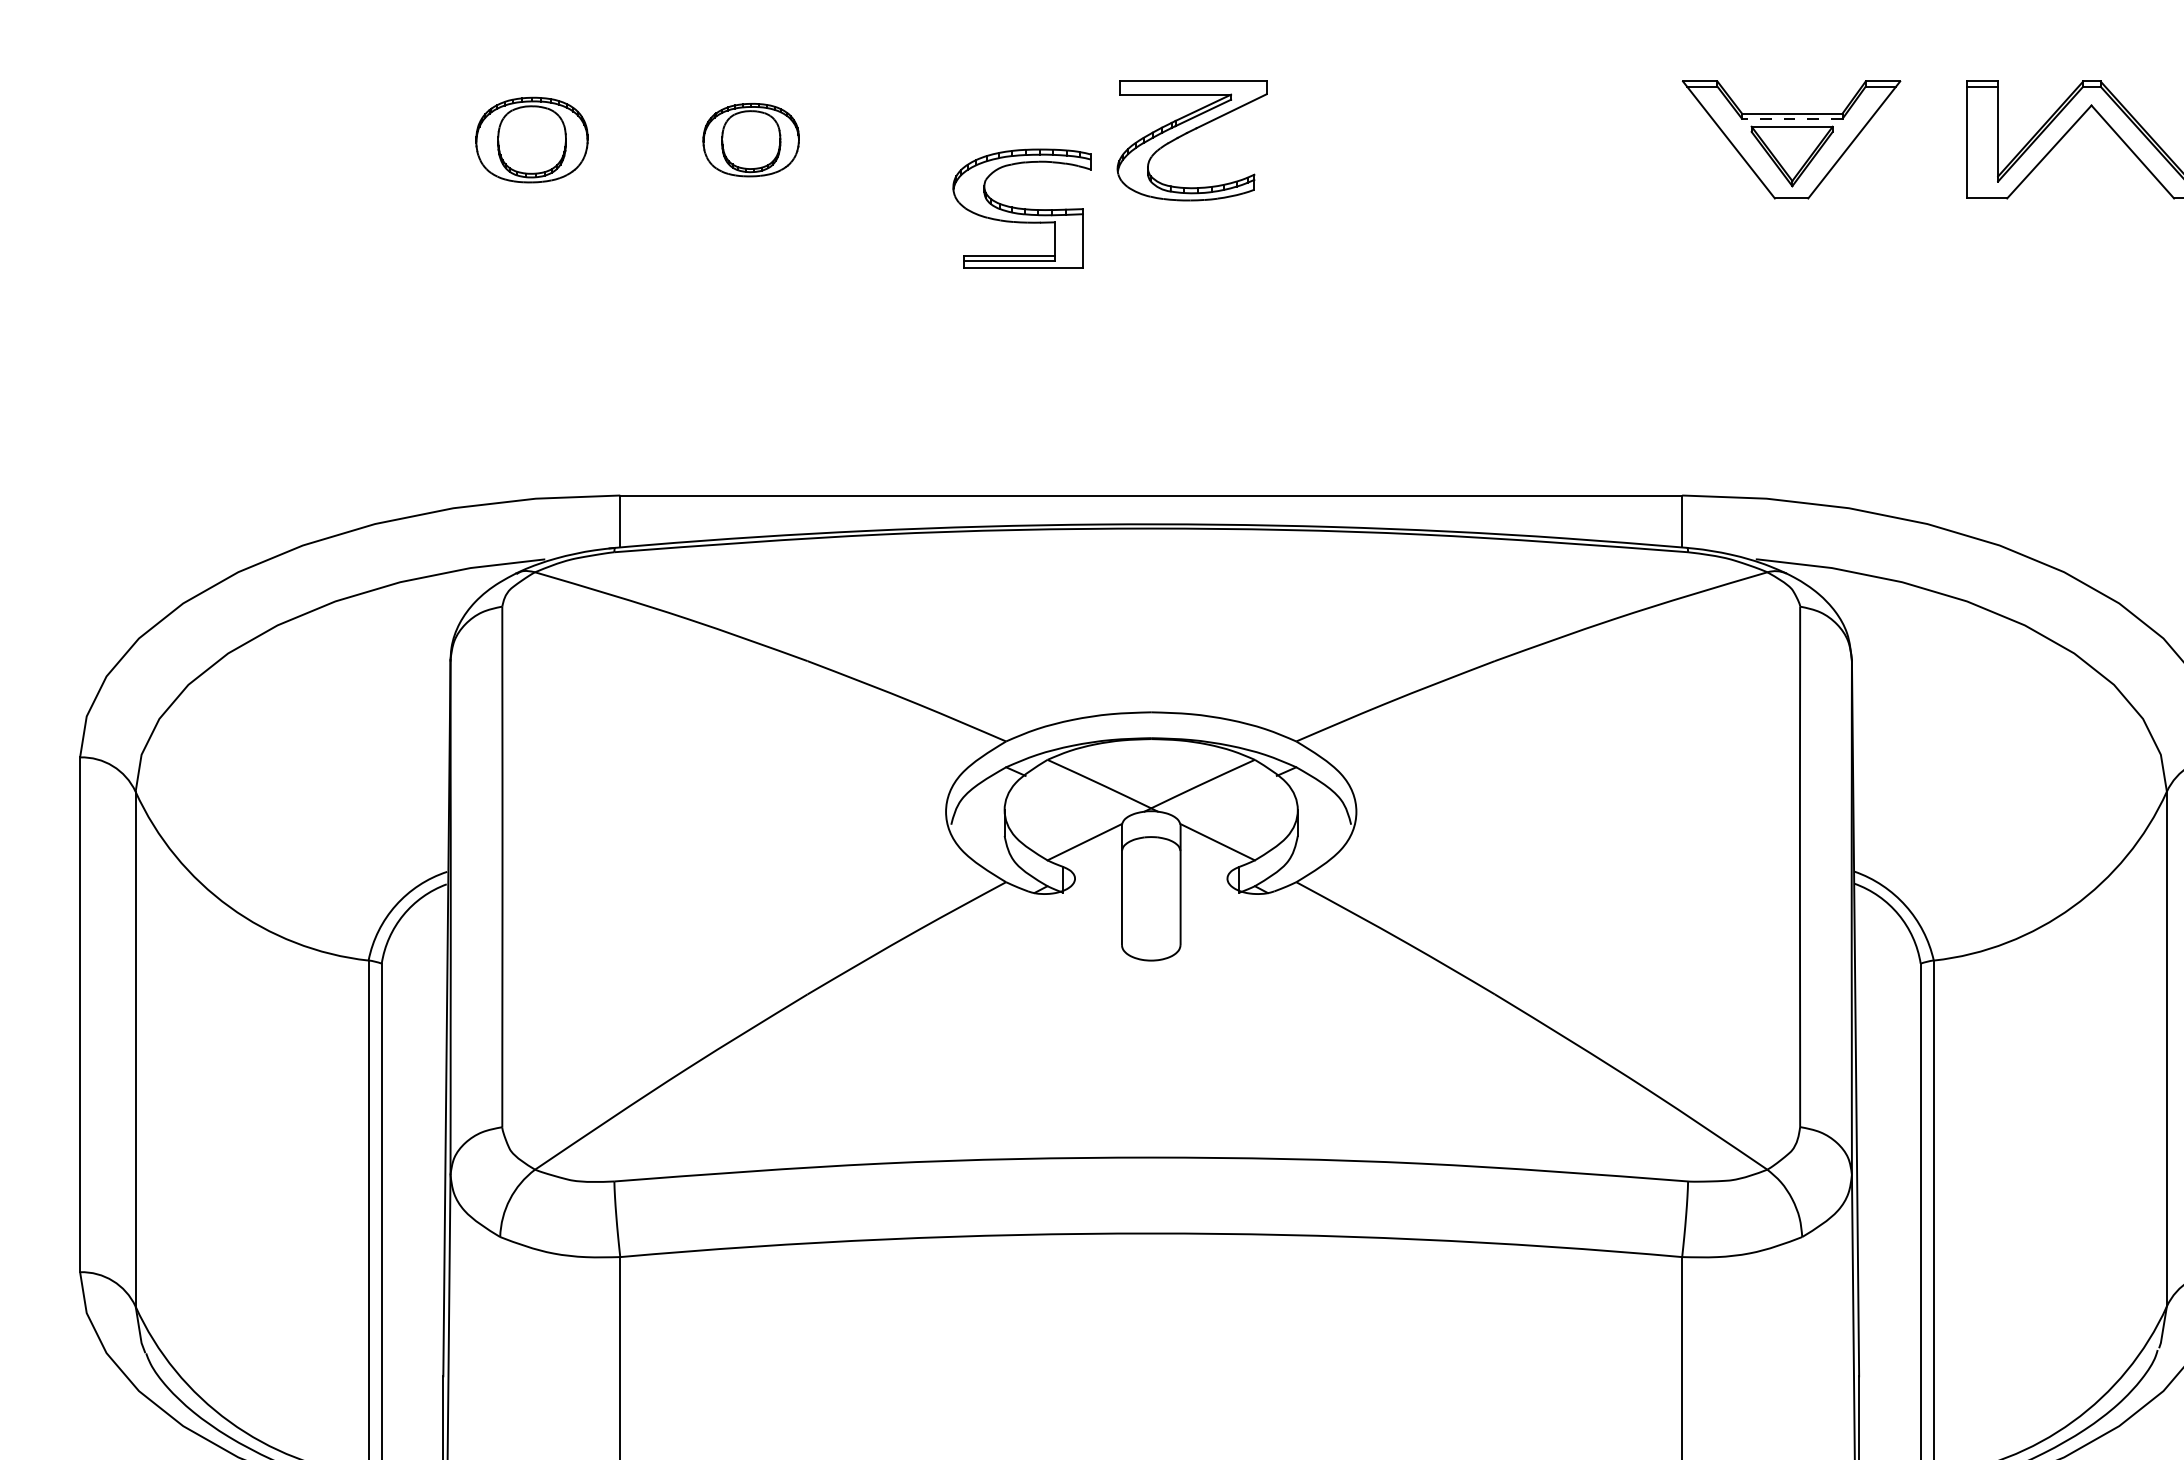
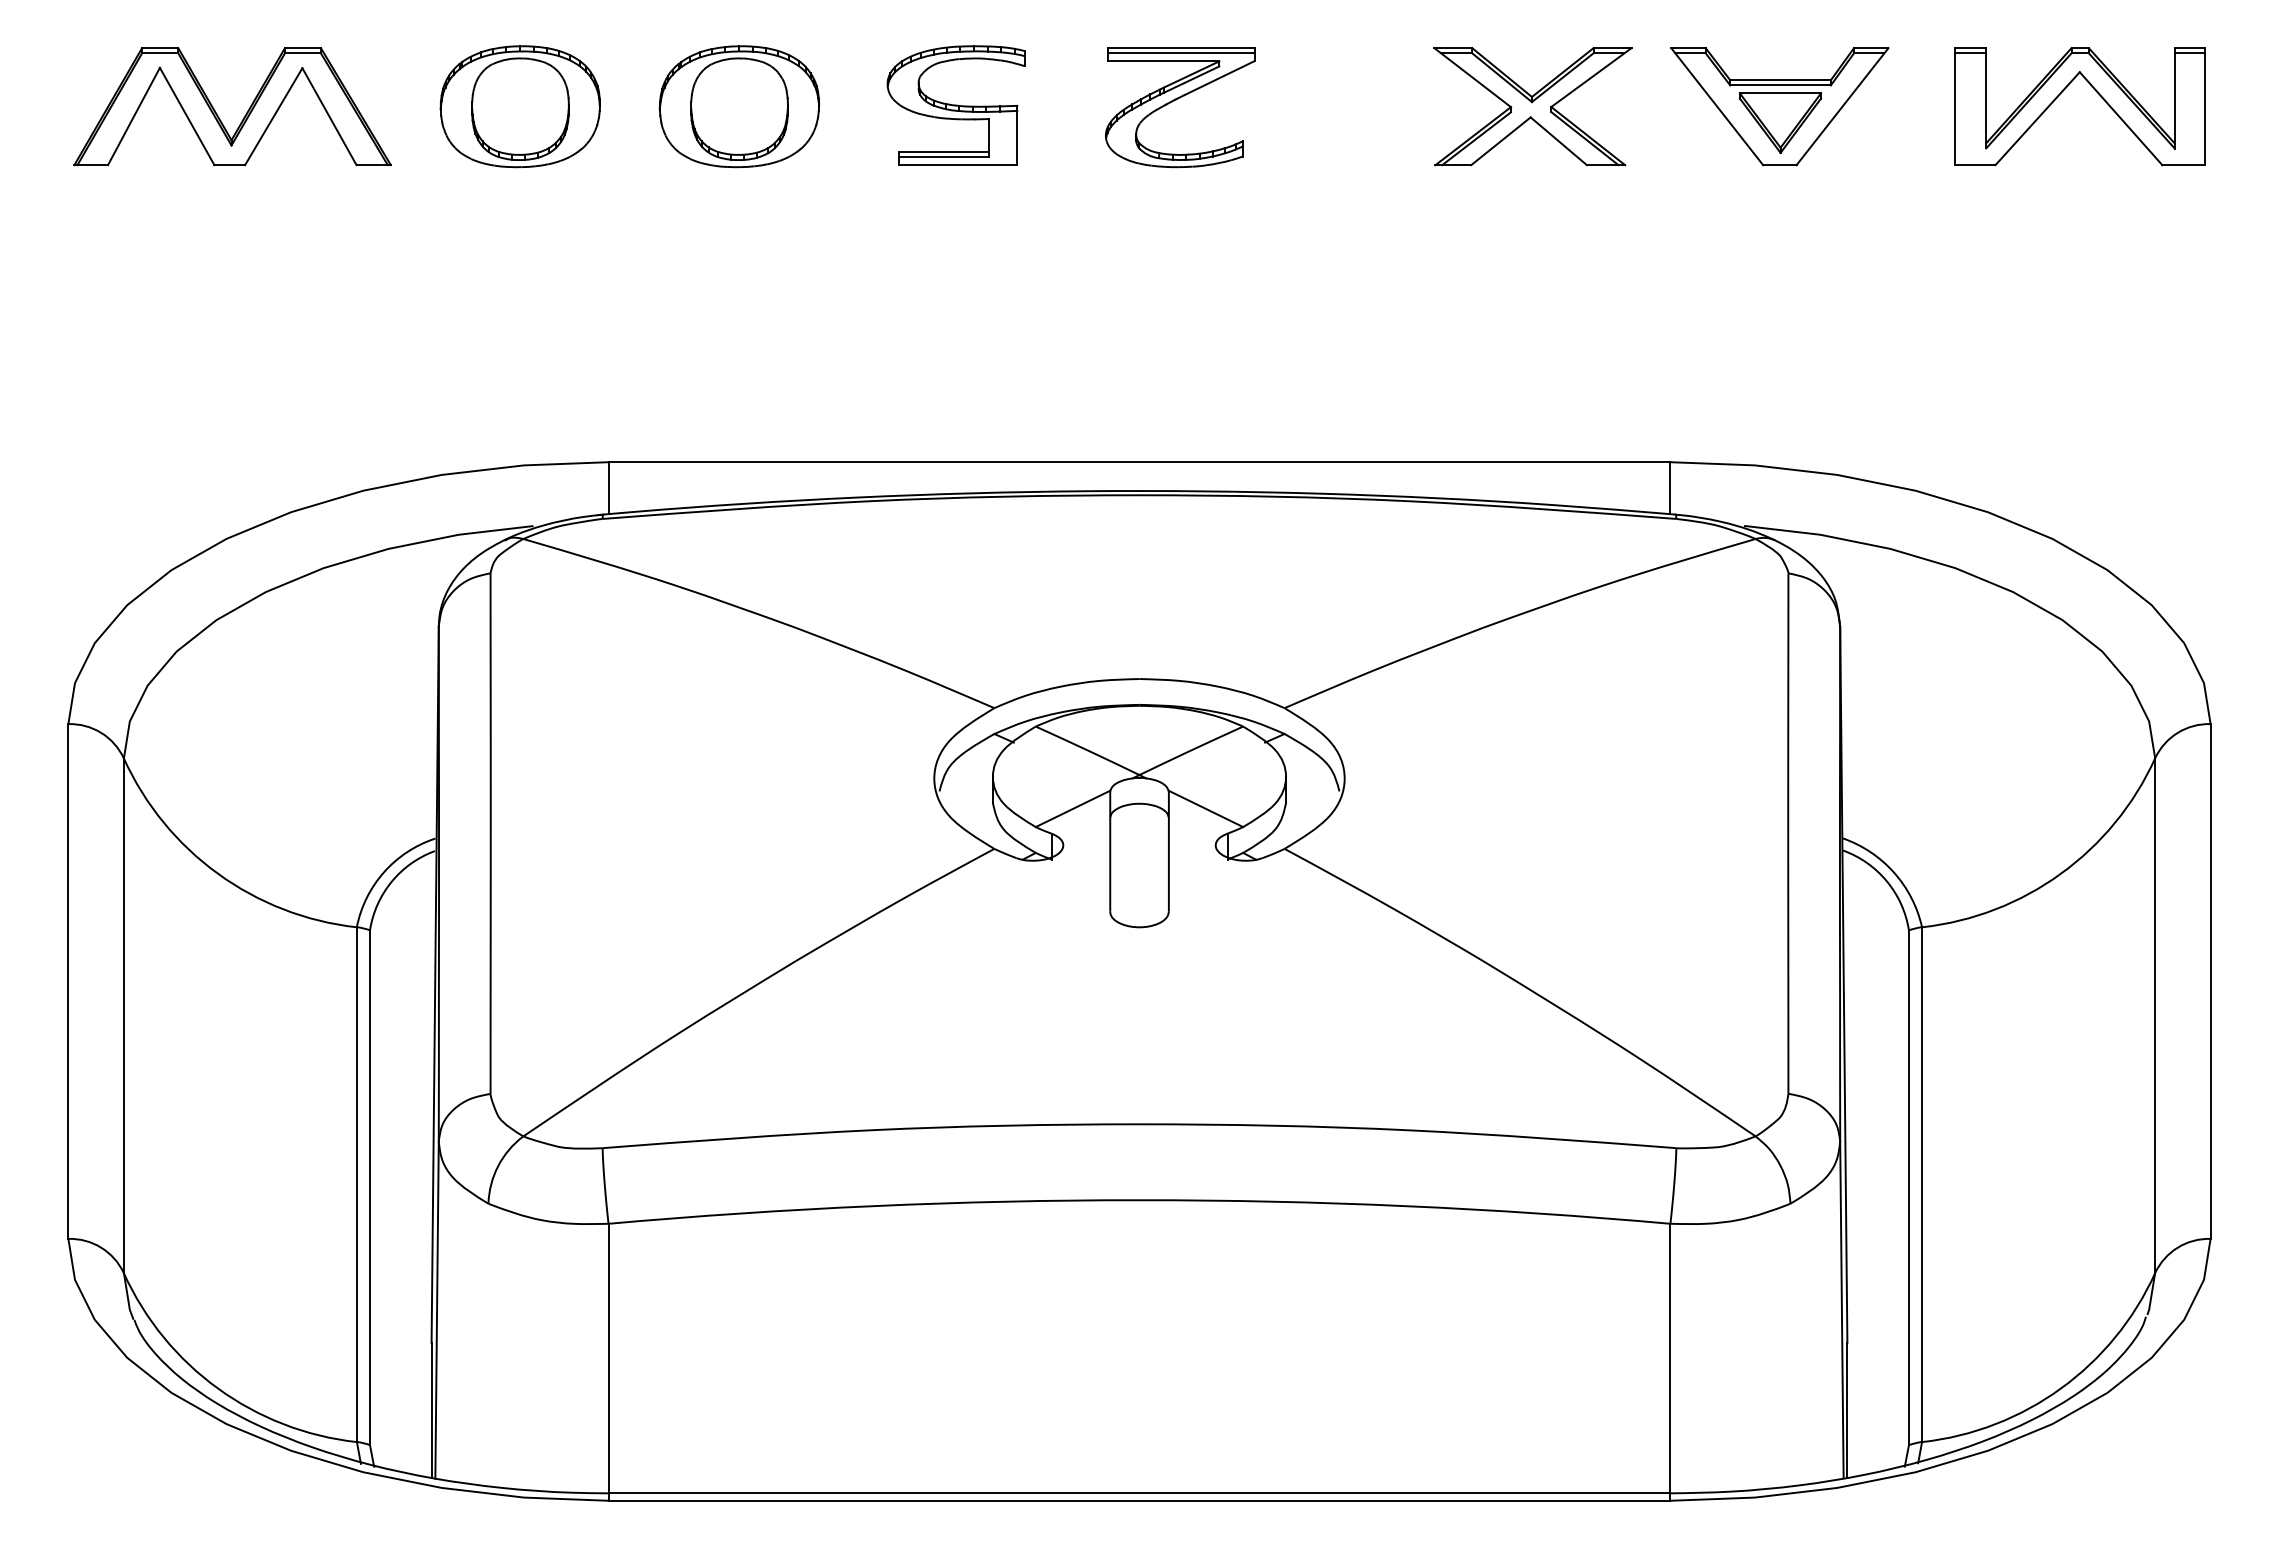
line: (1193, 86) -> (1181, 53), added
line: (1792, 118) -> (1780, 85), dashed -> solid
part: (531, 139) -> (519, 106), size x1.43
part: (751, 139) -> (739, 106), size x1.67
part: (1544, 139) -> (1532, 106), added
part: (256, 148) -> (244, 115), added
part: (1021, 208) -> (955, 105), moved

